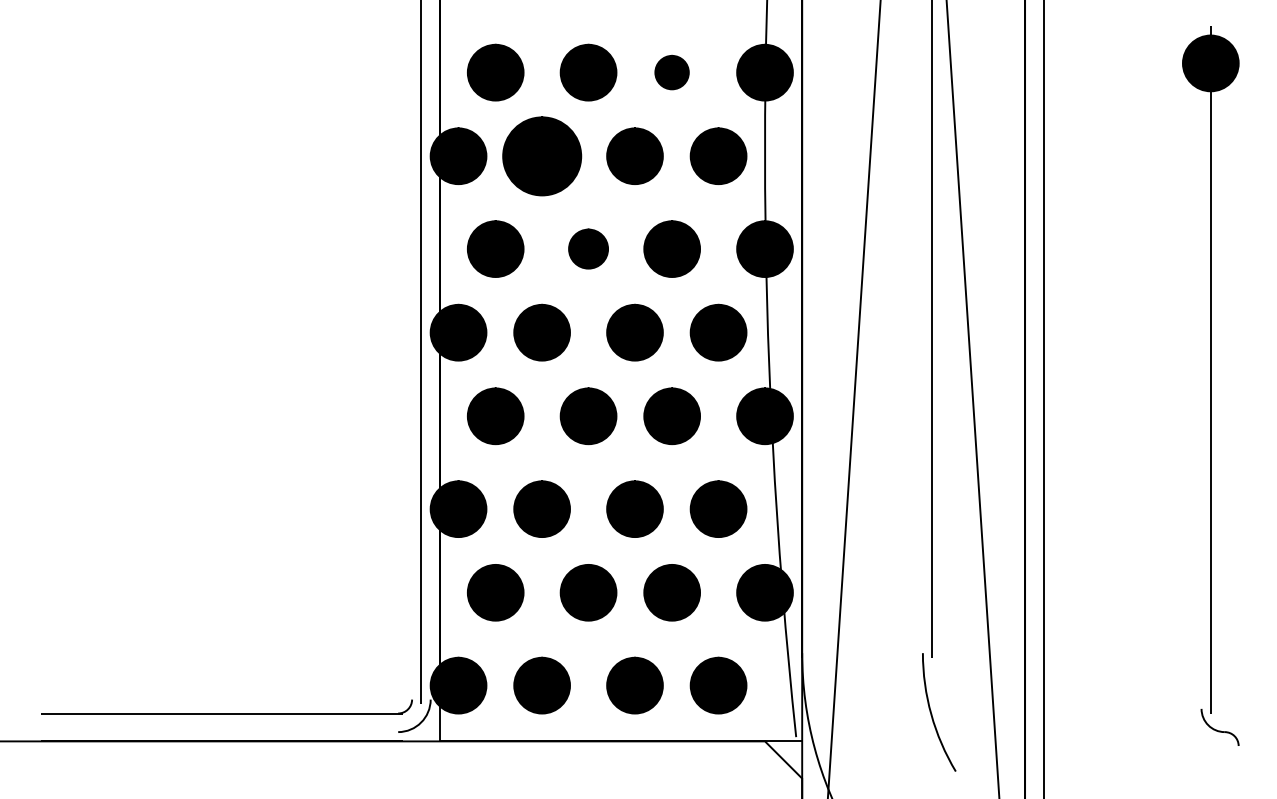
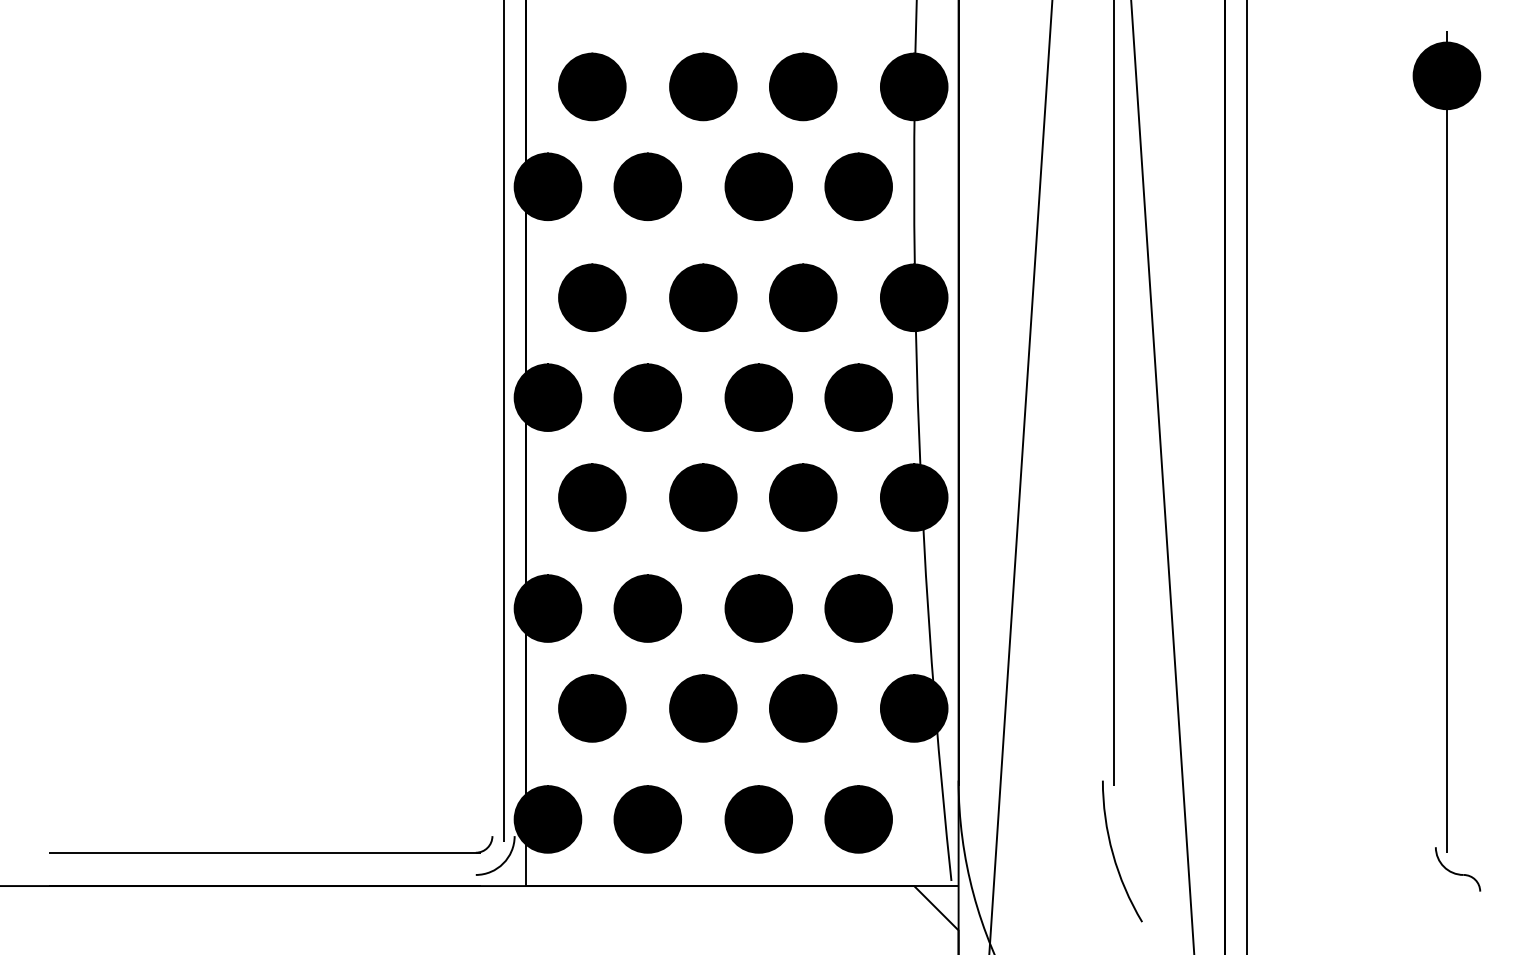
part: (671, 72) -> (802, 86), size x1.67
part: (541, 155) -> (647, 185), size x0.71
part: (588, 248) -> (703, 297), size x1.43

